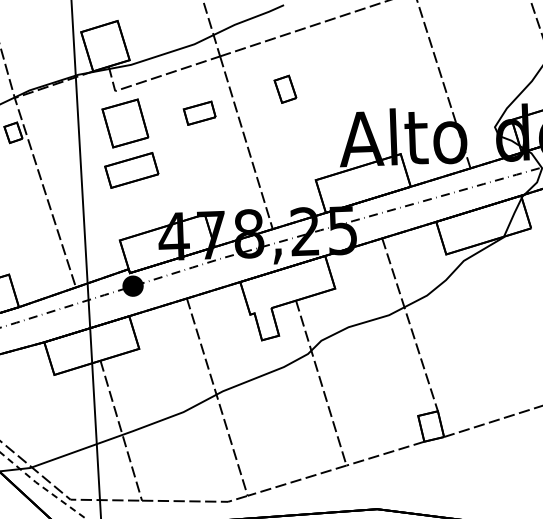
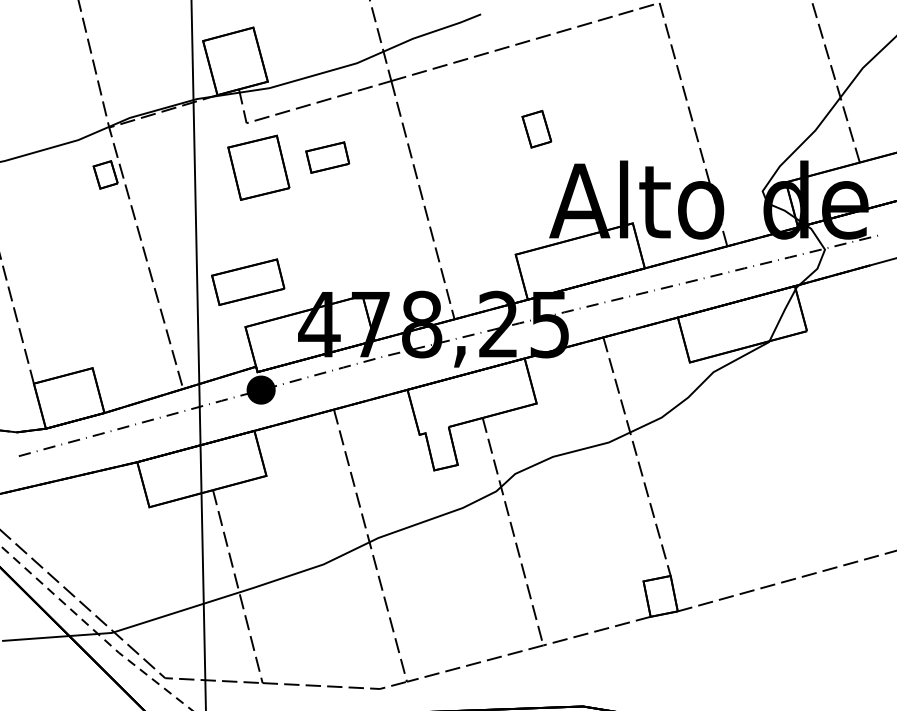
part: (285, 88) -> (536, 128), moved
part: (199, 113) -> (327, 157), moved
part: (132, 169) -> (248, 281), moved

